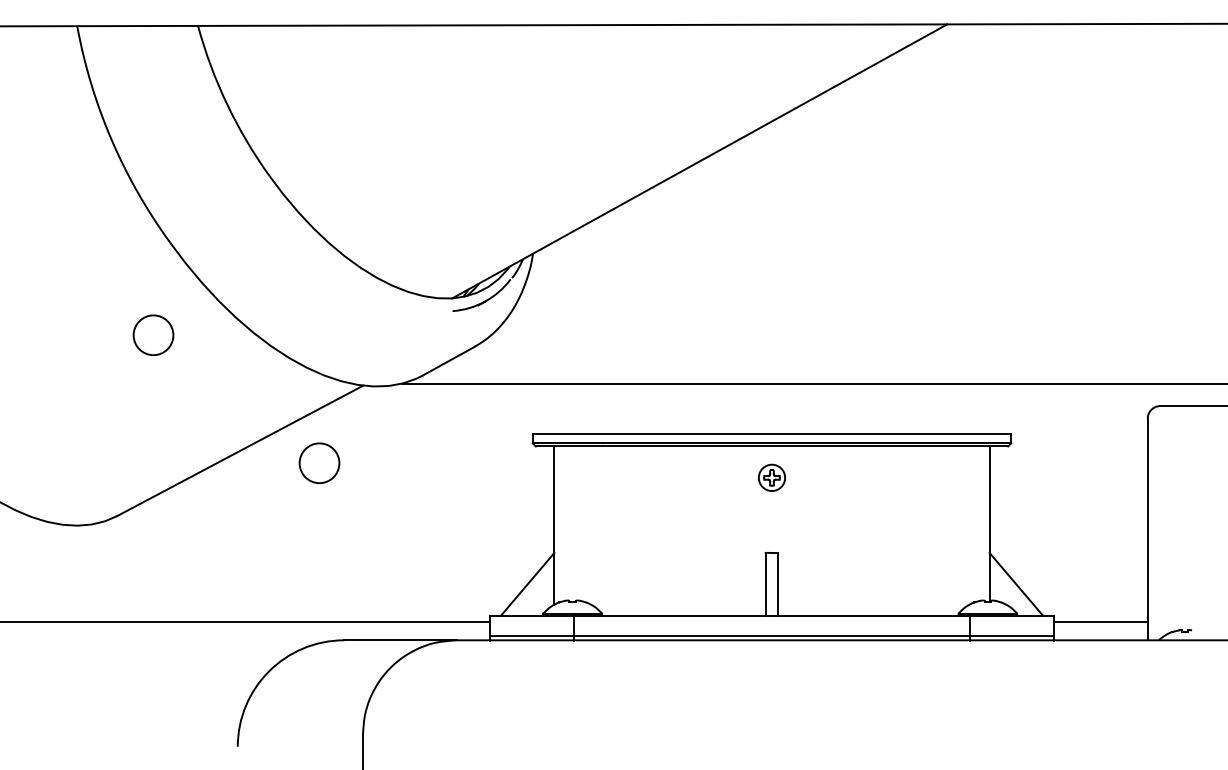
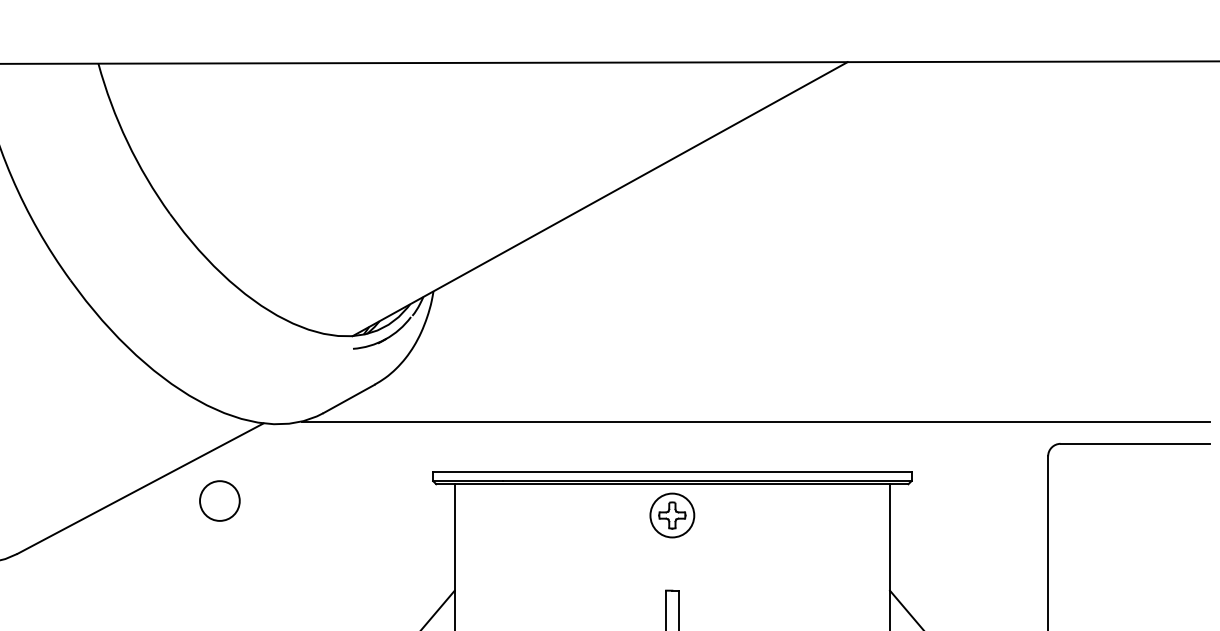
circle: (153, 335) -> (53, 373), removed
part: (771, 477) -> (671, 515), size x1.67

